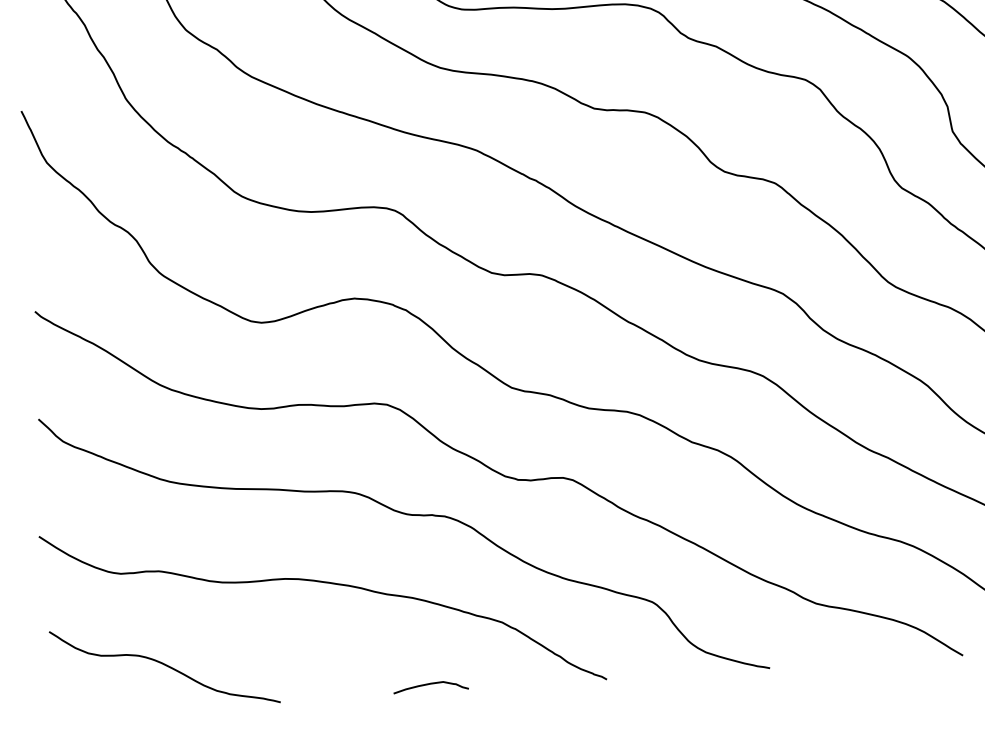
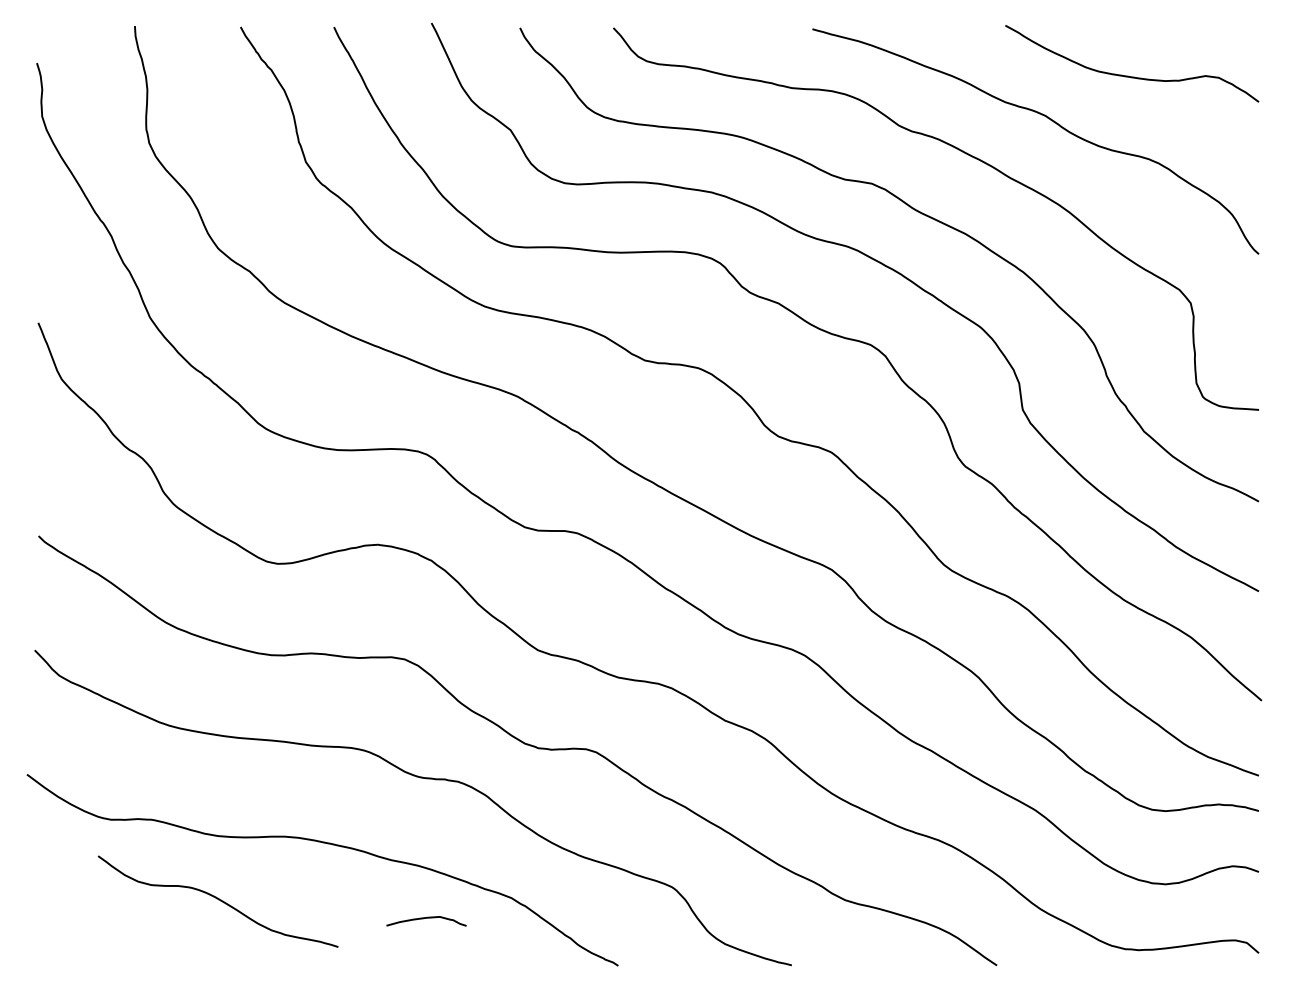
curve: (165, 666) -> (218, 900), moved
curve: (430, 684) -> (426, 918), moved

